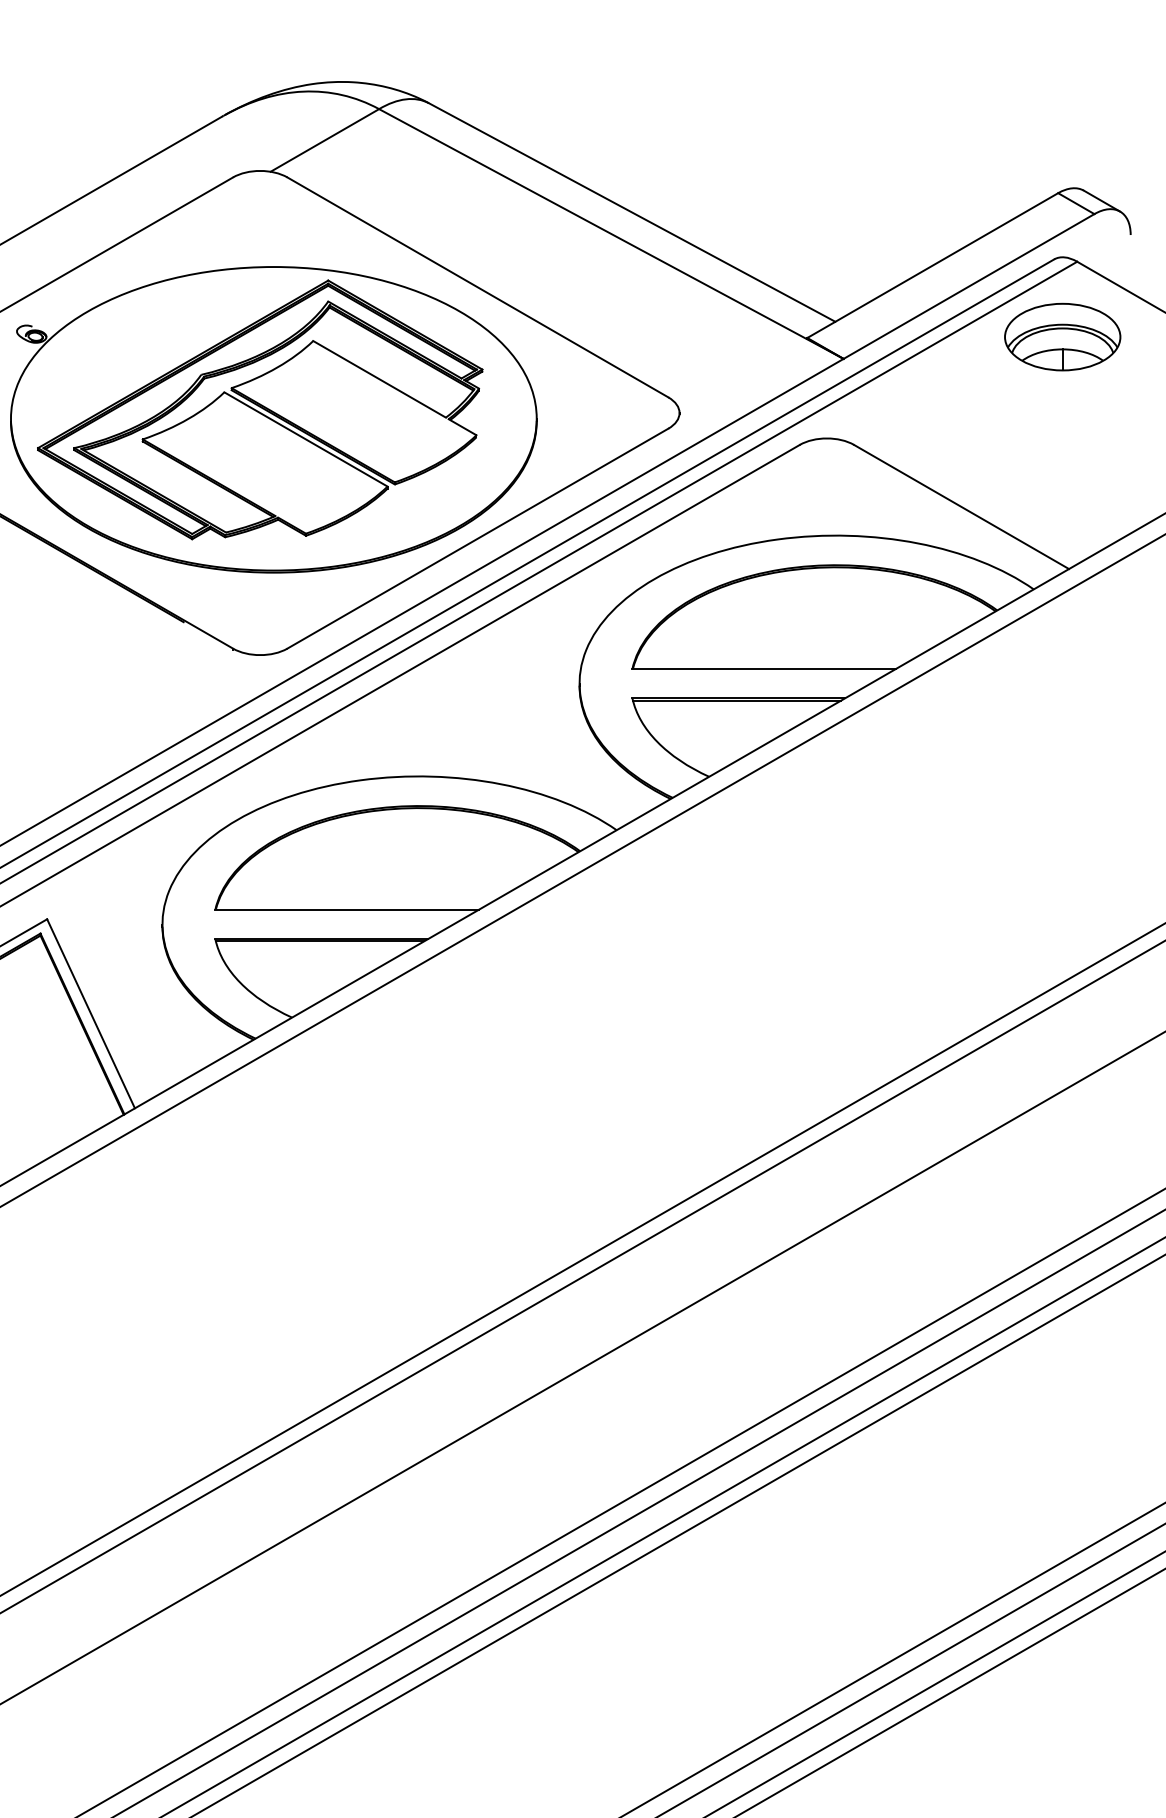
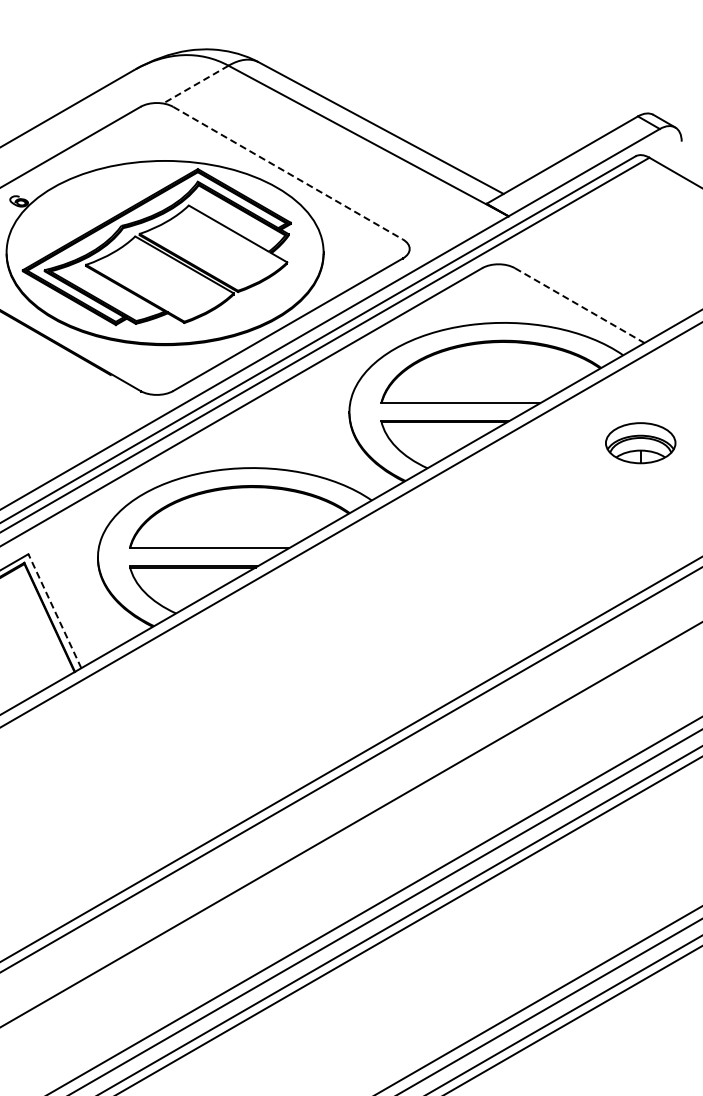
line: (324, 140) -> (195, 84), solid -> dashed
line: (478, 287) -> (288, 173), solid -> dashed
part: (1062, 337) -> (640, 443), moved
line: (961, 506) -> (579, 305), solid -> dashed
line: (90, 1014) -> (54, 611), solid -> dashed

